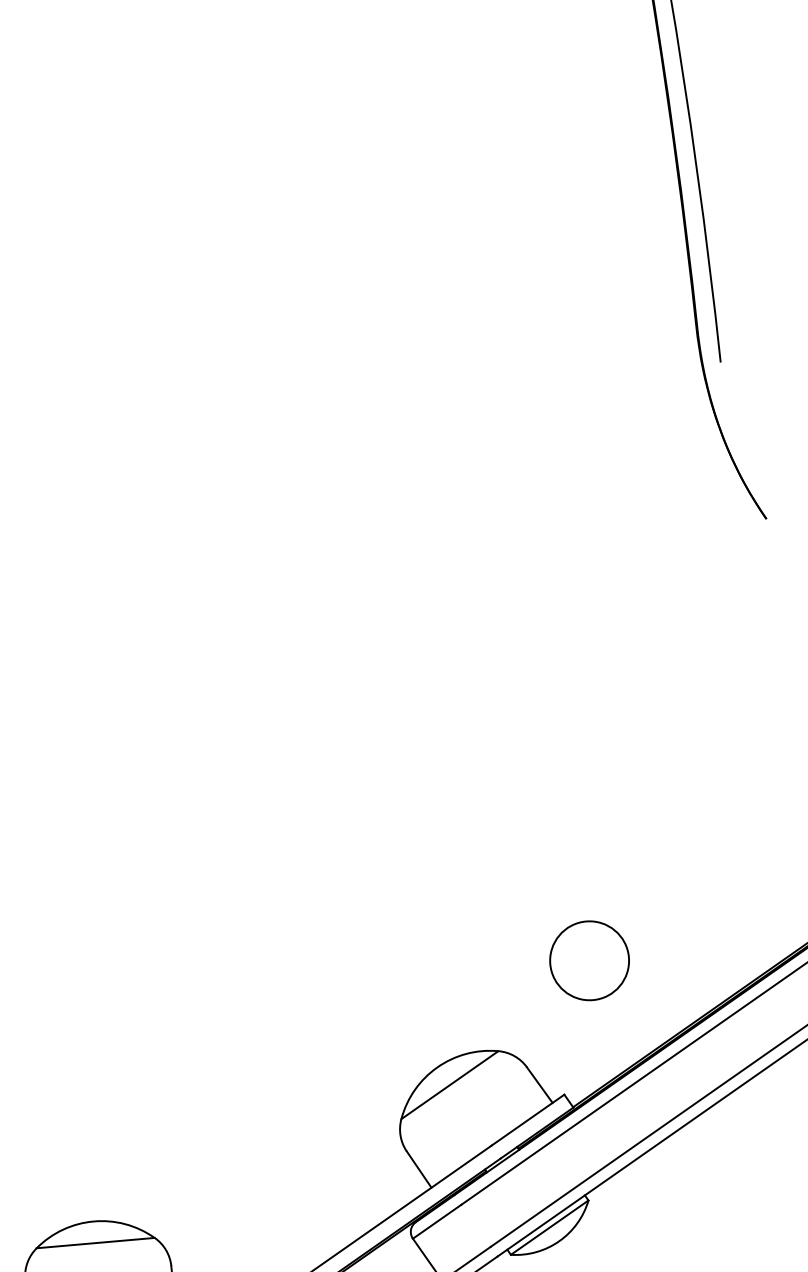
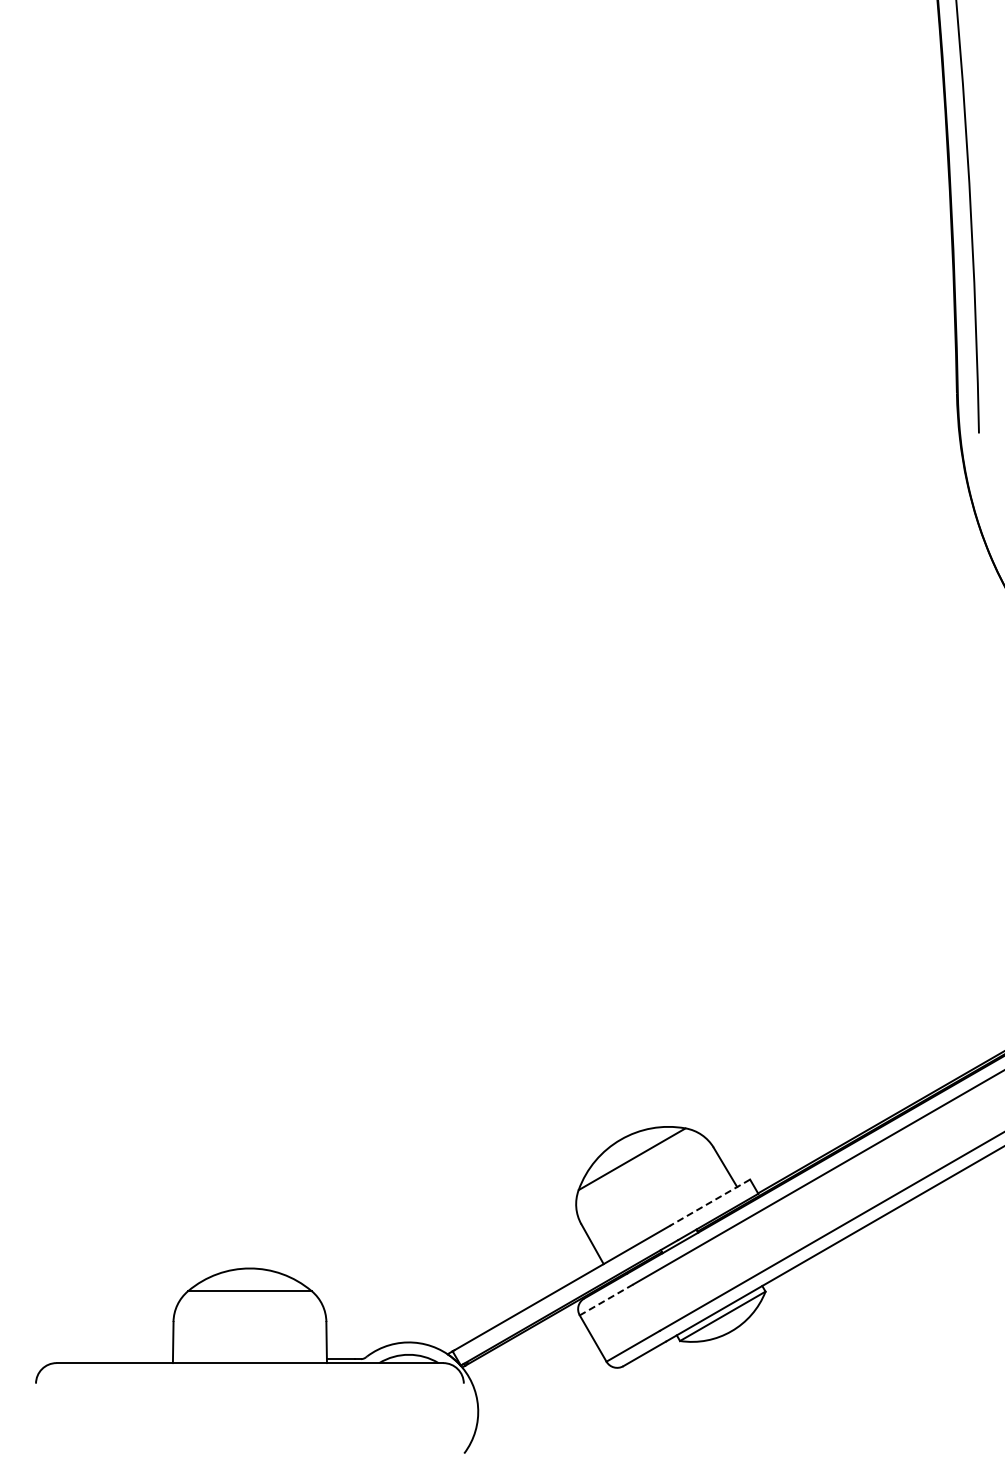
circle: (589, 960) -> (788, 1042), removed
line: (527, 1119) -> (709, 1202), solid -> dashed
line: (437, 1221) -> (606, 1299), solid -> dashed

